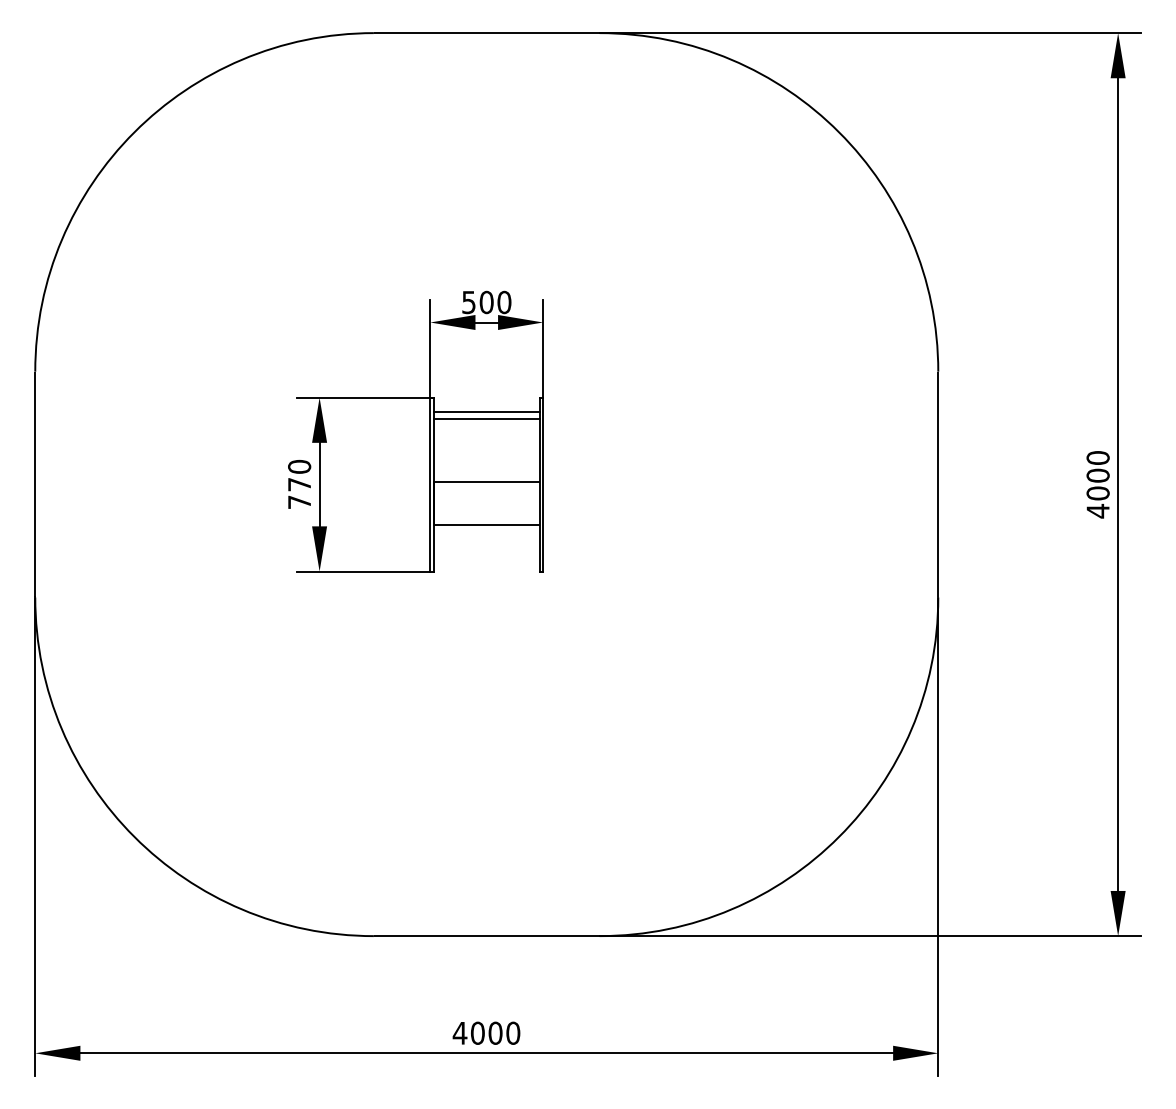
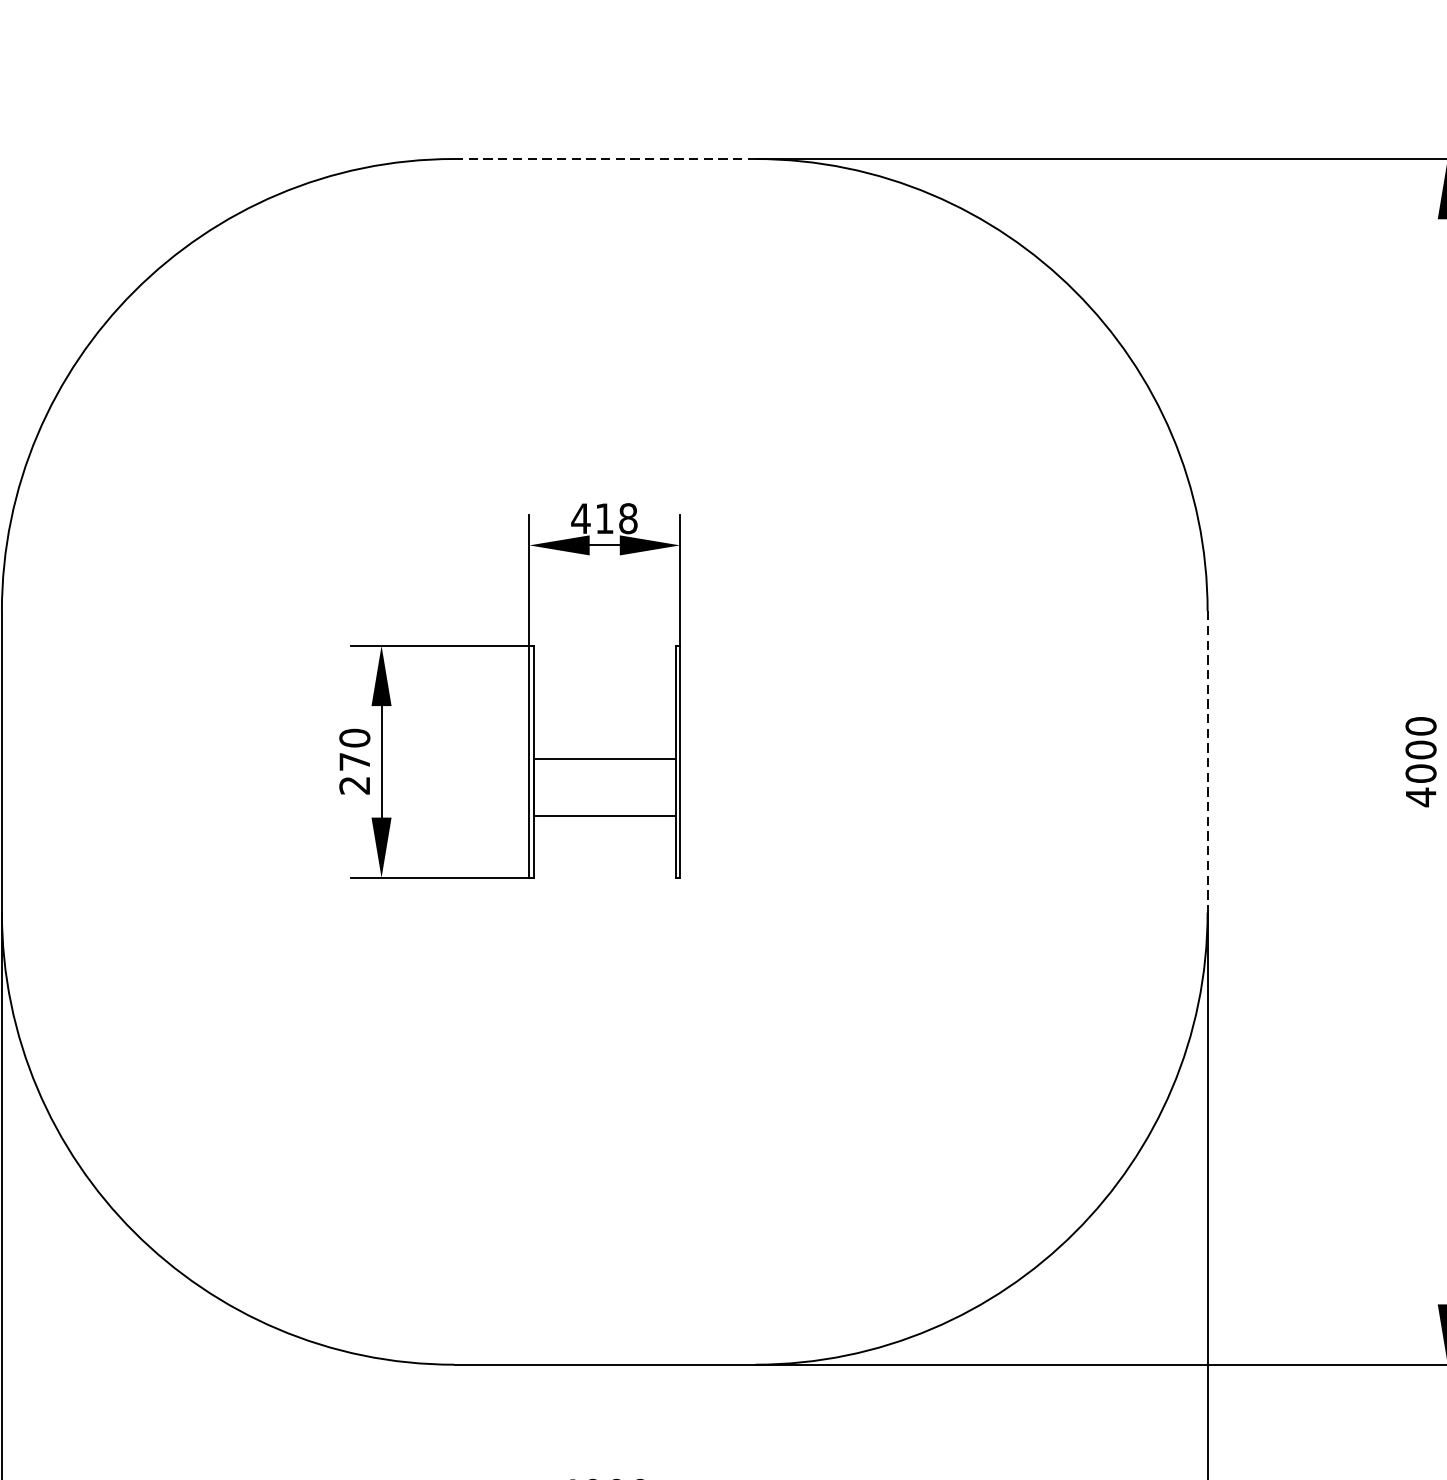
line: (486, 33) -> (604, 159), solid -> dashed
text: (486, 302) -> (604, 518), 500 -> 418
line: (486, 412) -> (604, 665), removed
line: (486, 419) -> (604, 674), removed
line: (938, 484) -> (1207, 761), solid -> dashed
text: (299, 502) -> (354, 785), 770 -> 270

